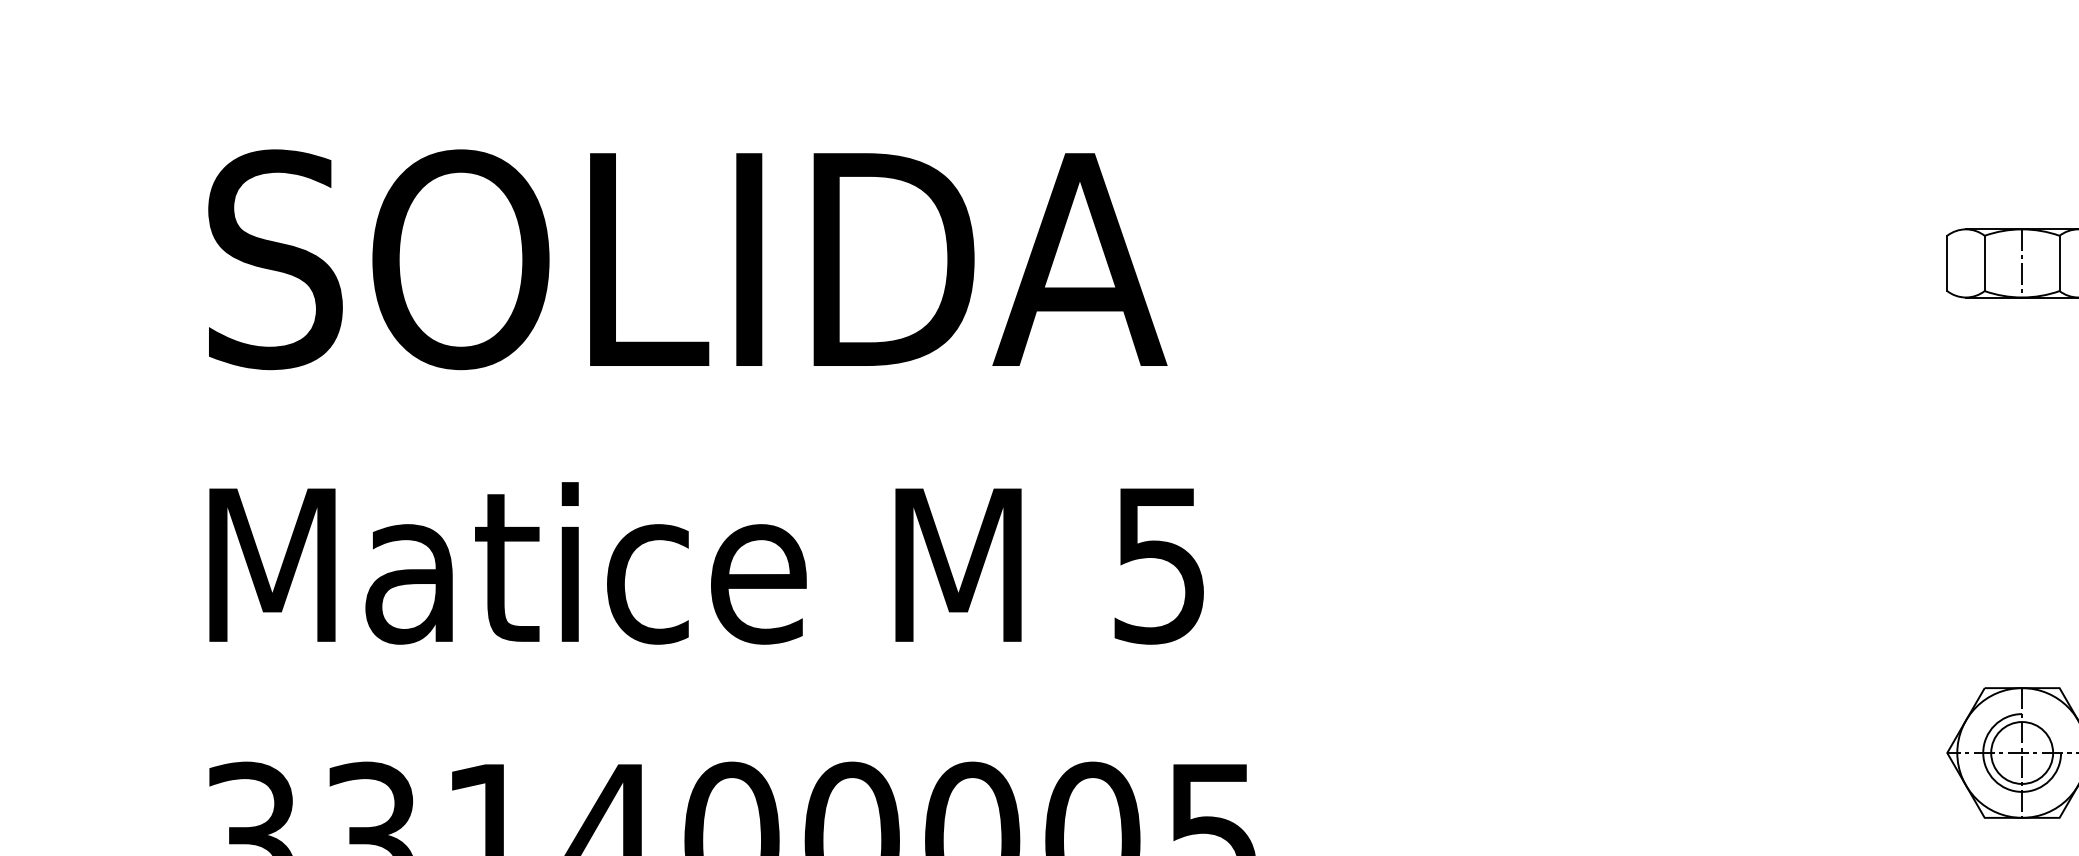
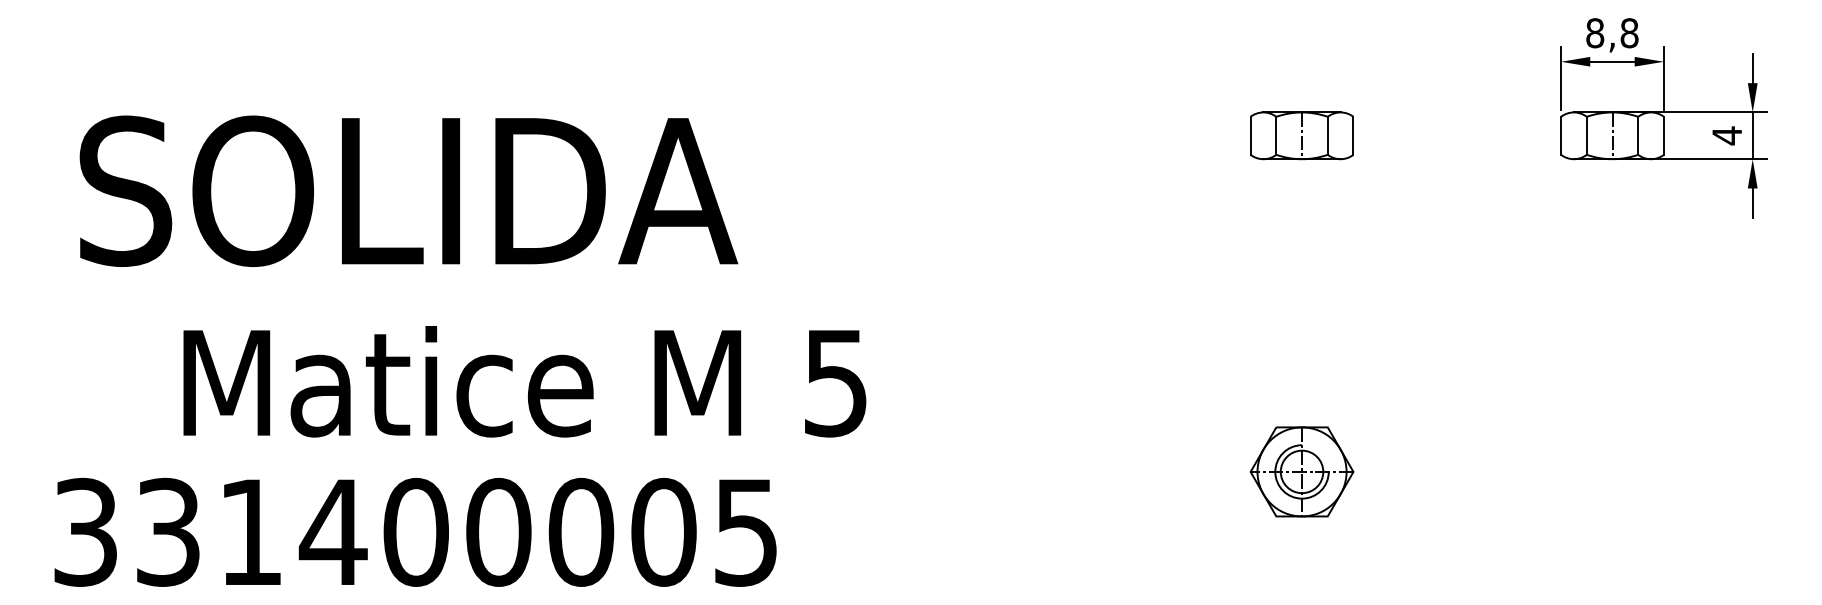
text: (687, 258) -> (408, 190), moved
text: (706, 563) -> (524, 381), moved

